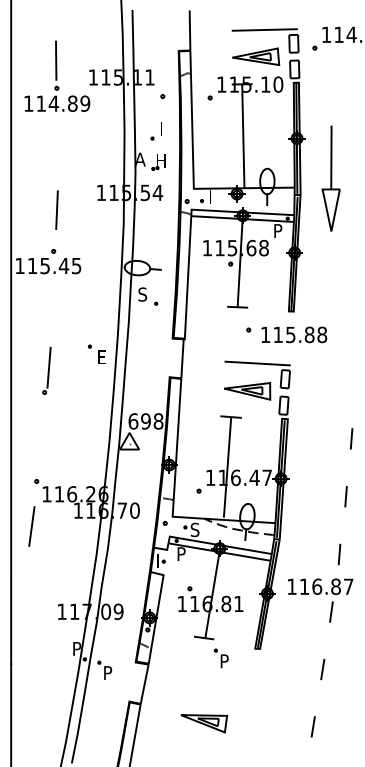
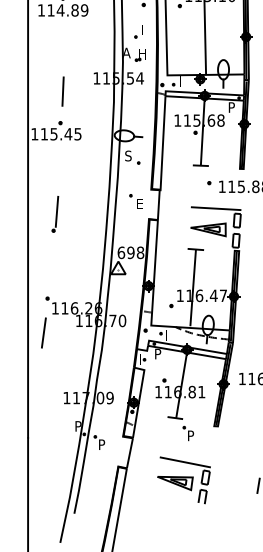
part: (96, 353) -> (135, 200), moved
text: (194, 529) -> (167, 335), S -> I
part: (237, 722) -> (200, 482), added

